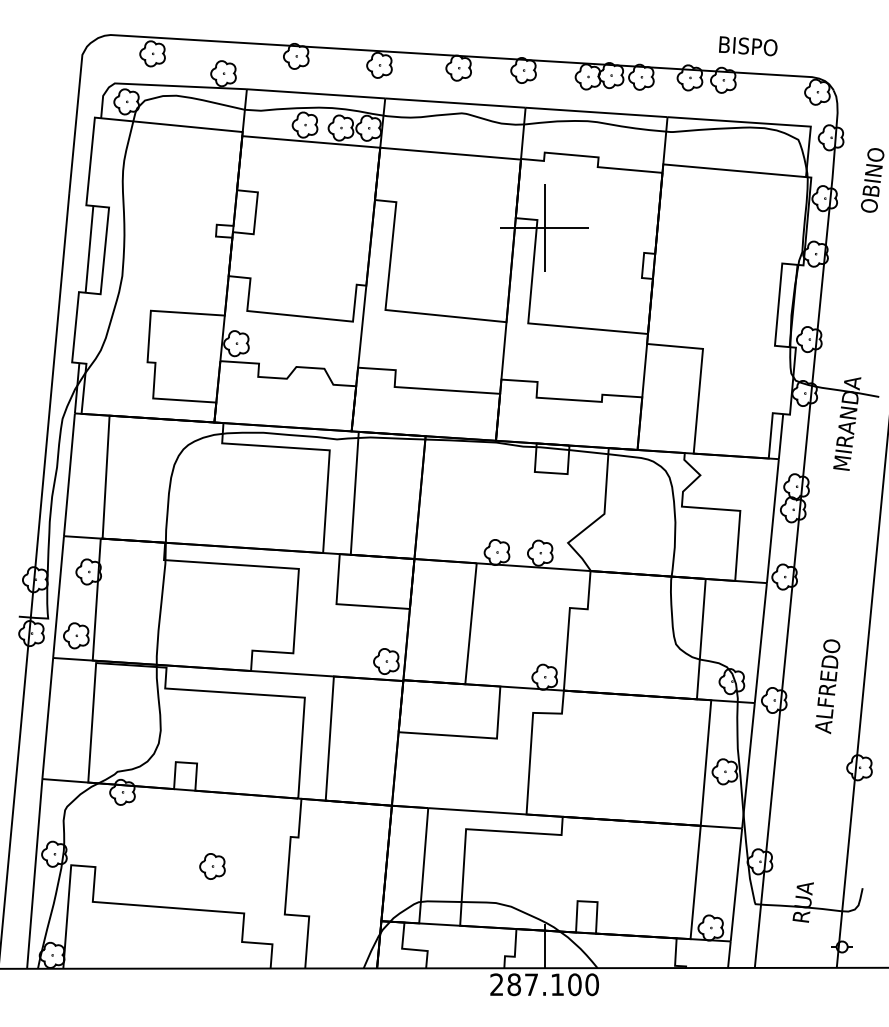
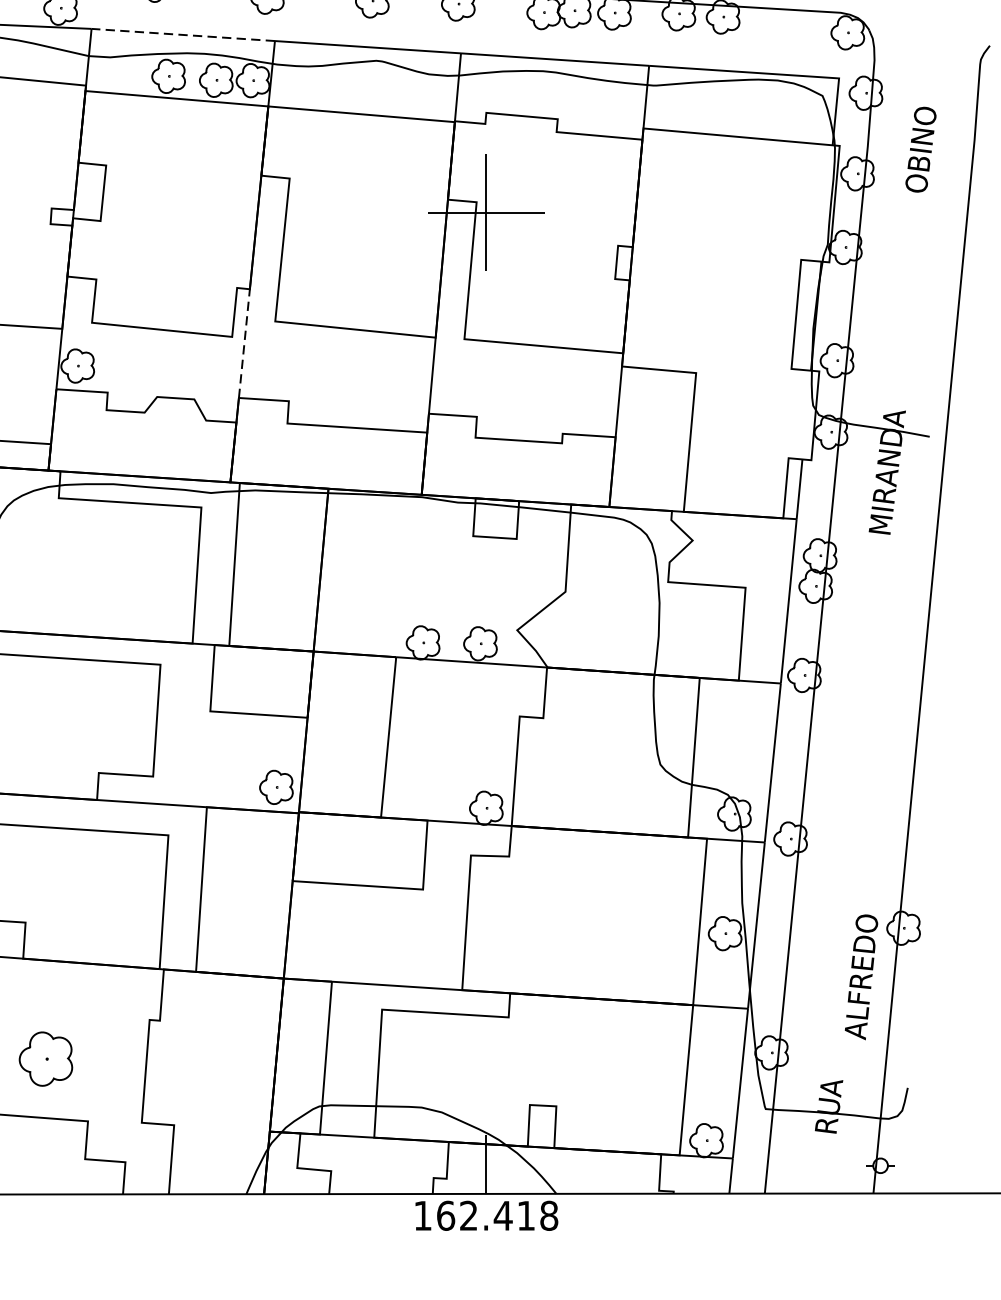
line: (315, 93) -> (182, 34), solid -> dashed
line: (362, 326) -> (244, 343), solid -> dashed
text: (827, 686) -> (861, 976), moved
part: (212, 866) -> (45, 1059), size x1.6
text: (544, 984) -> (486, 1215), 287.100 -> 162.418

